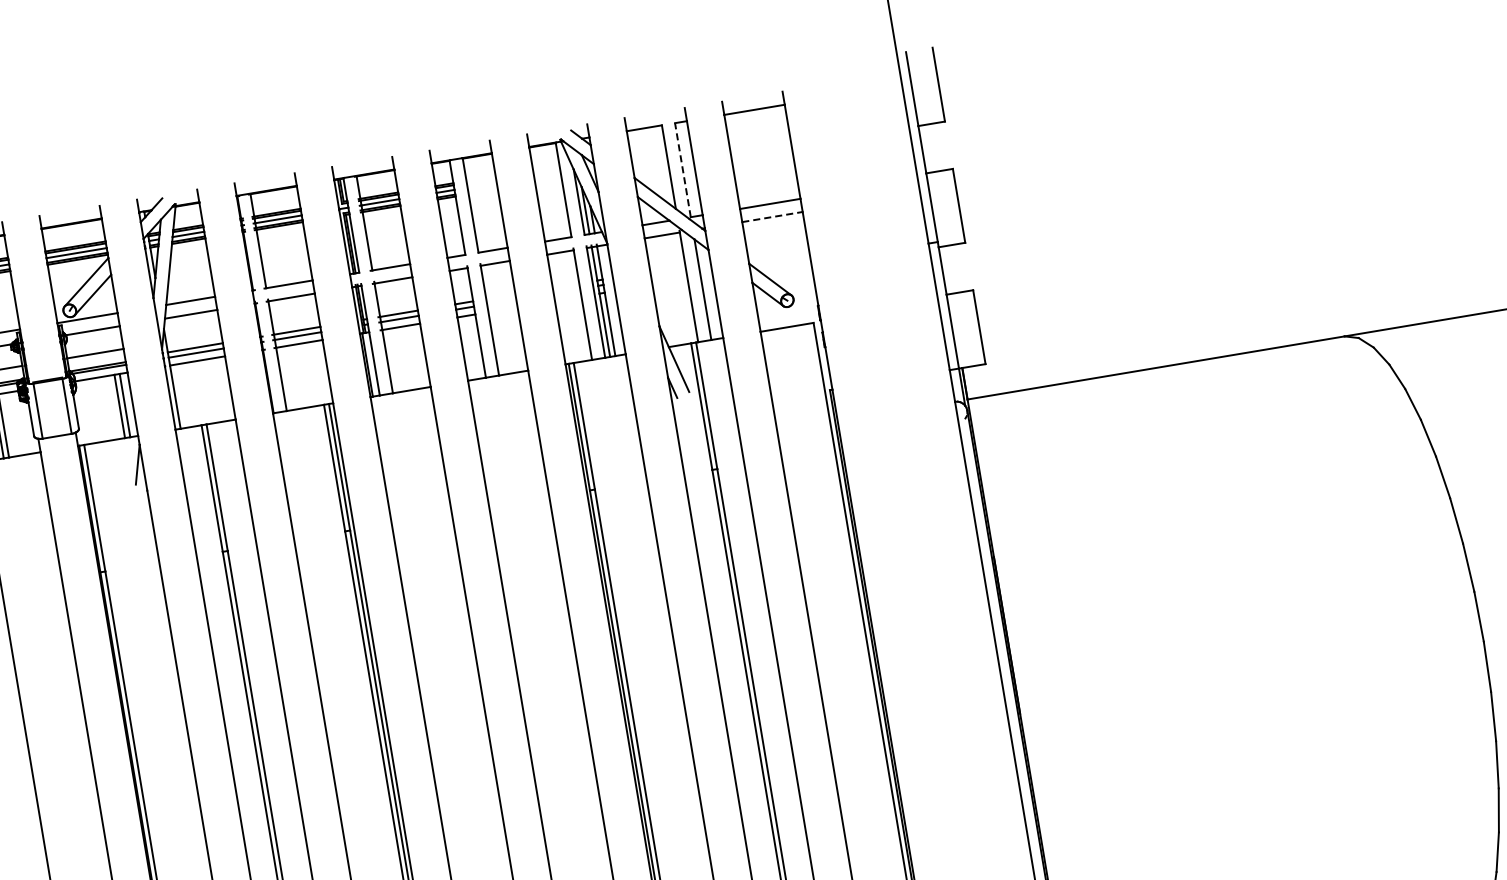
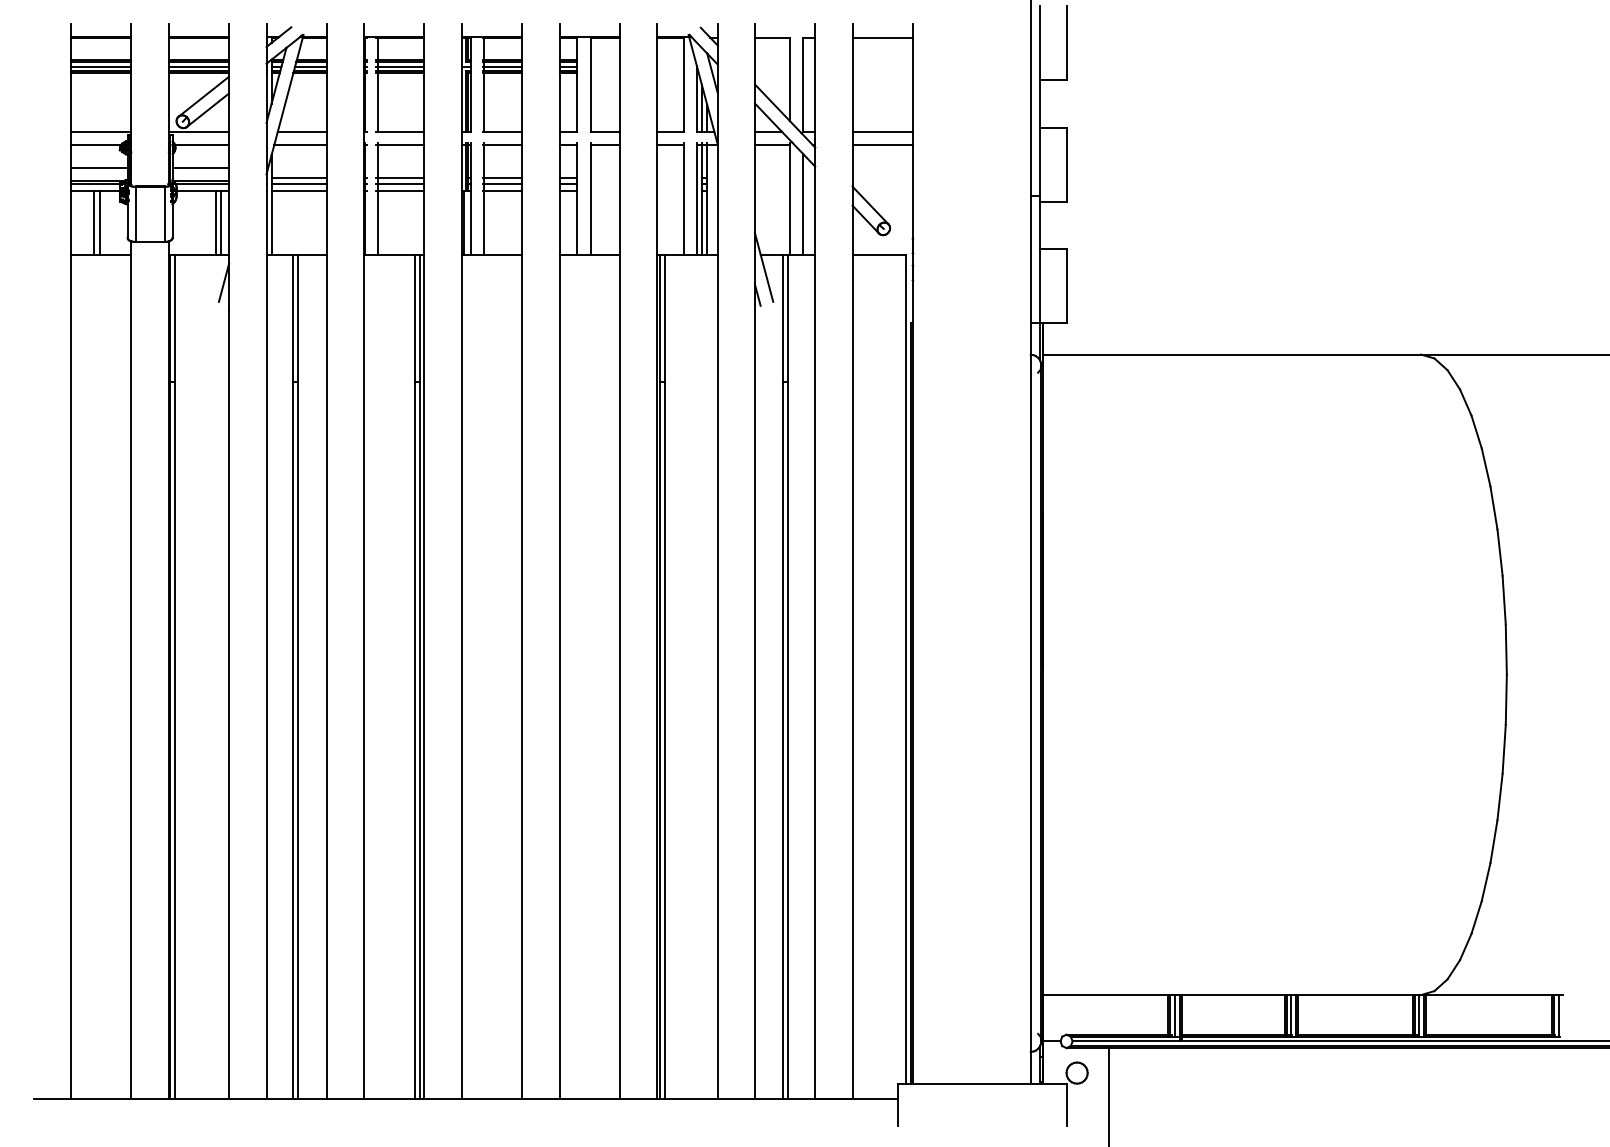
line: (683, 169) -> (803, 84), dashed -> solid
line: (772, 216) -> (883, 144), dashed -> solid

